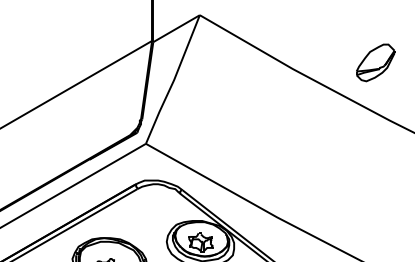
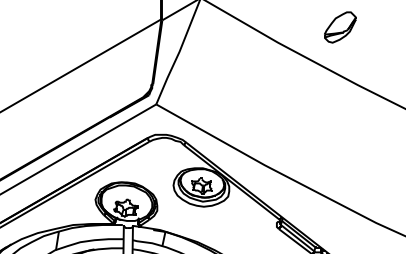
part: (375, 62) -> (340, 27), moved

